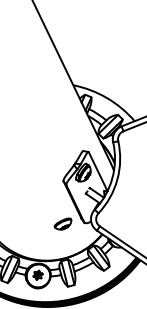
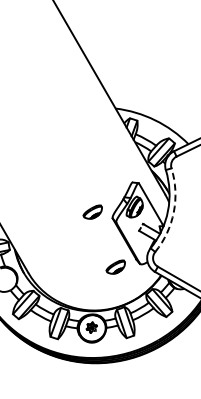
part: (46, 173) -> (92, 211), added
arc: (117, 179) -> (173, 212), solid -> dashed

